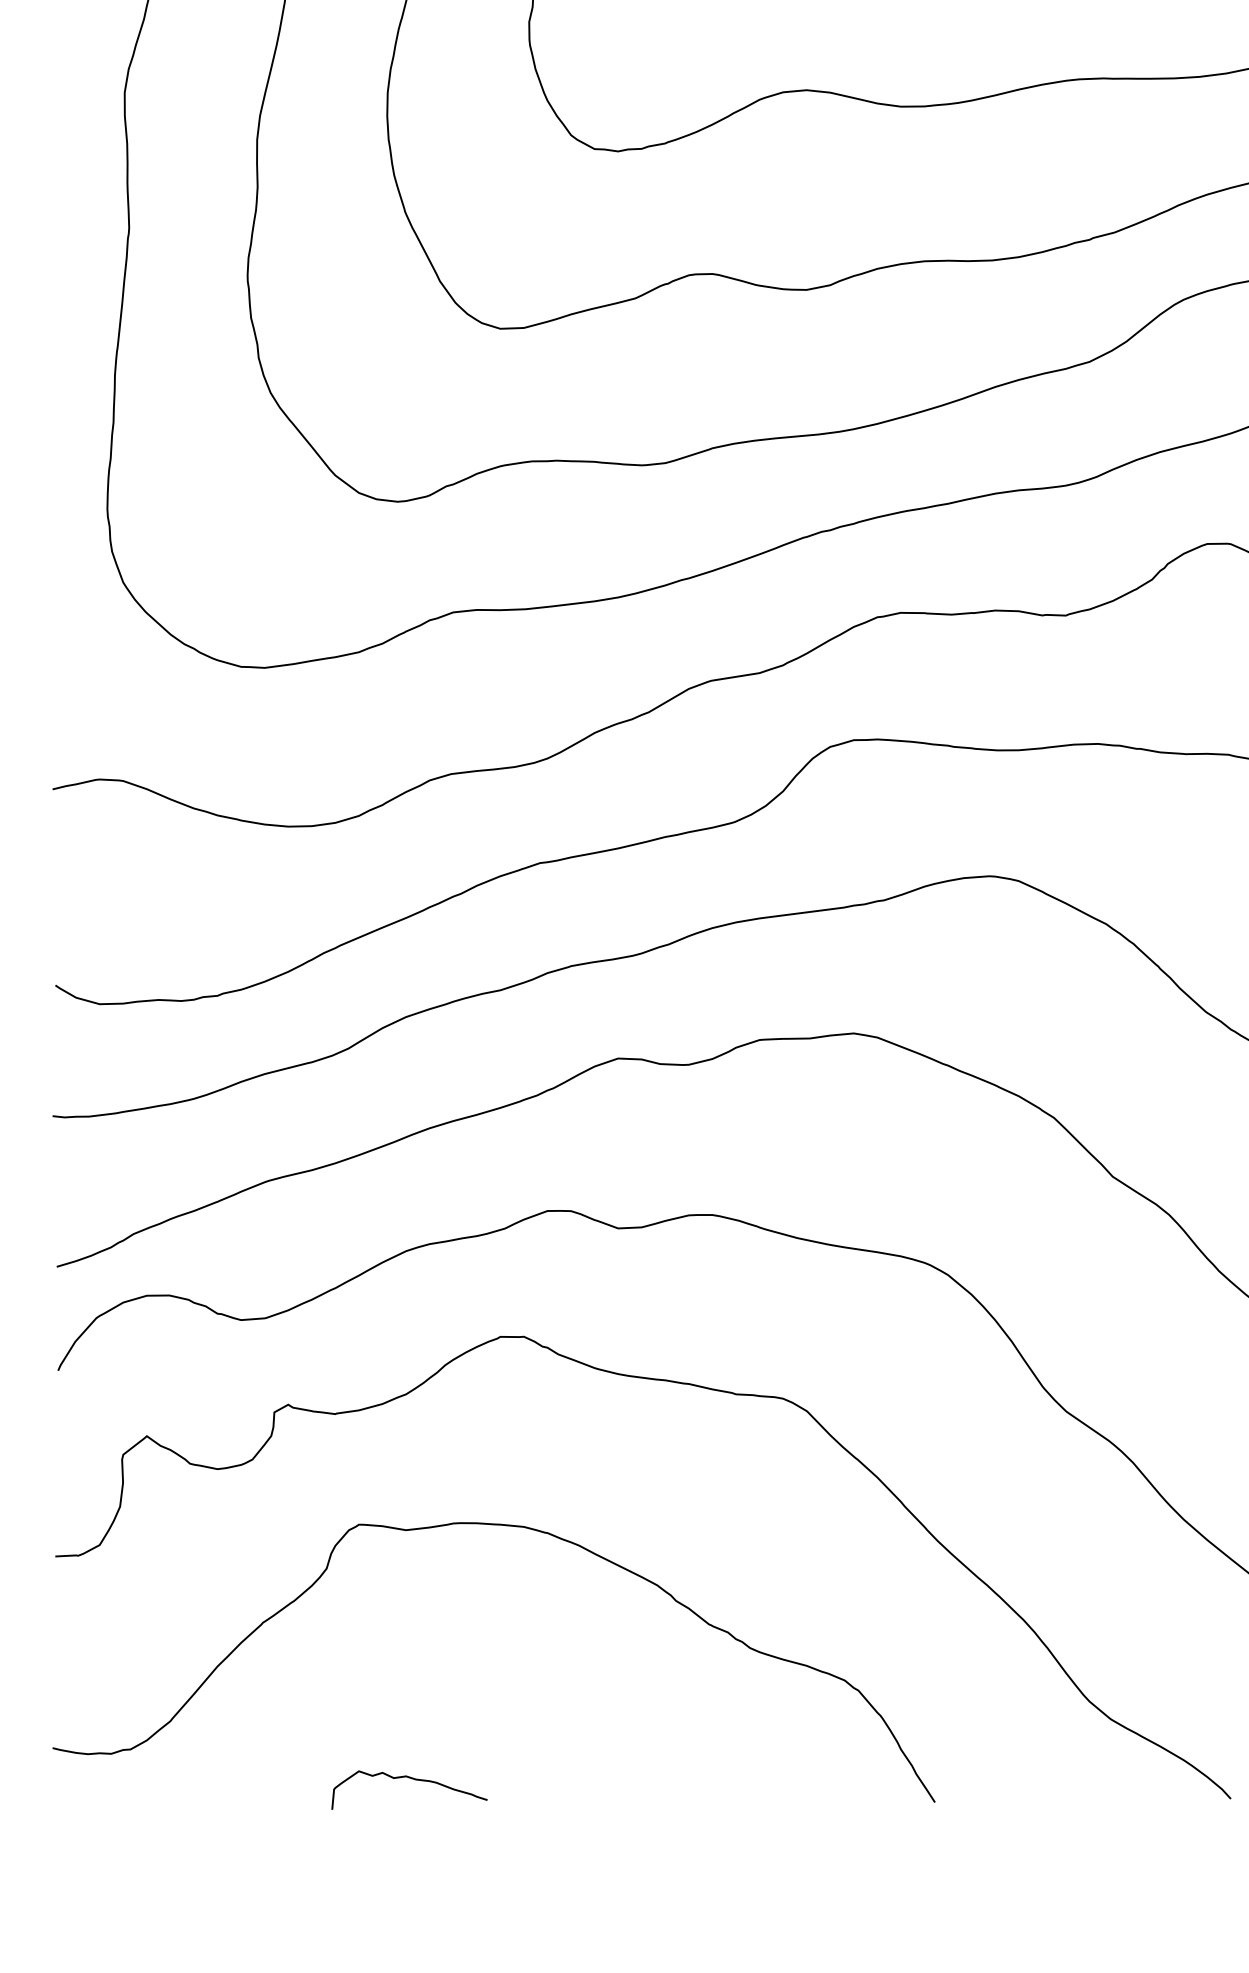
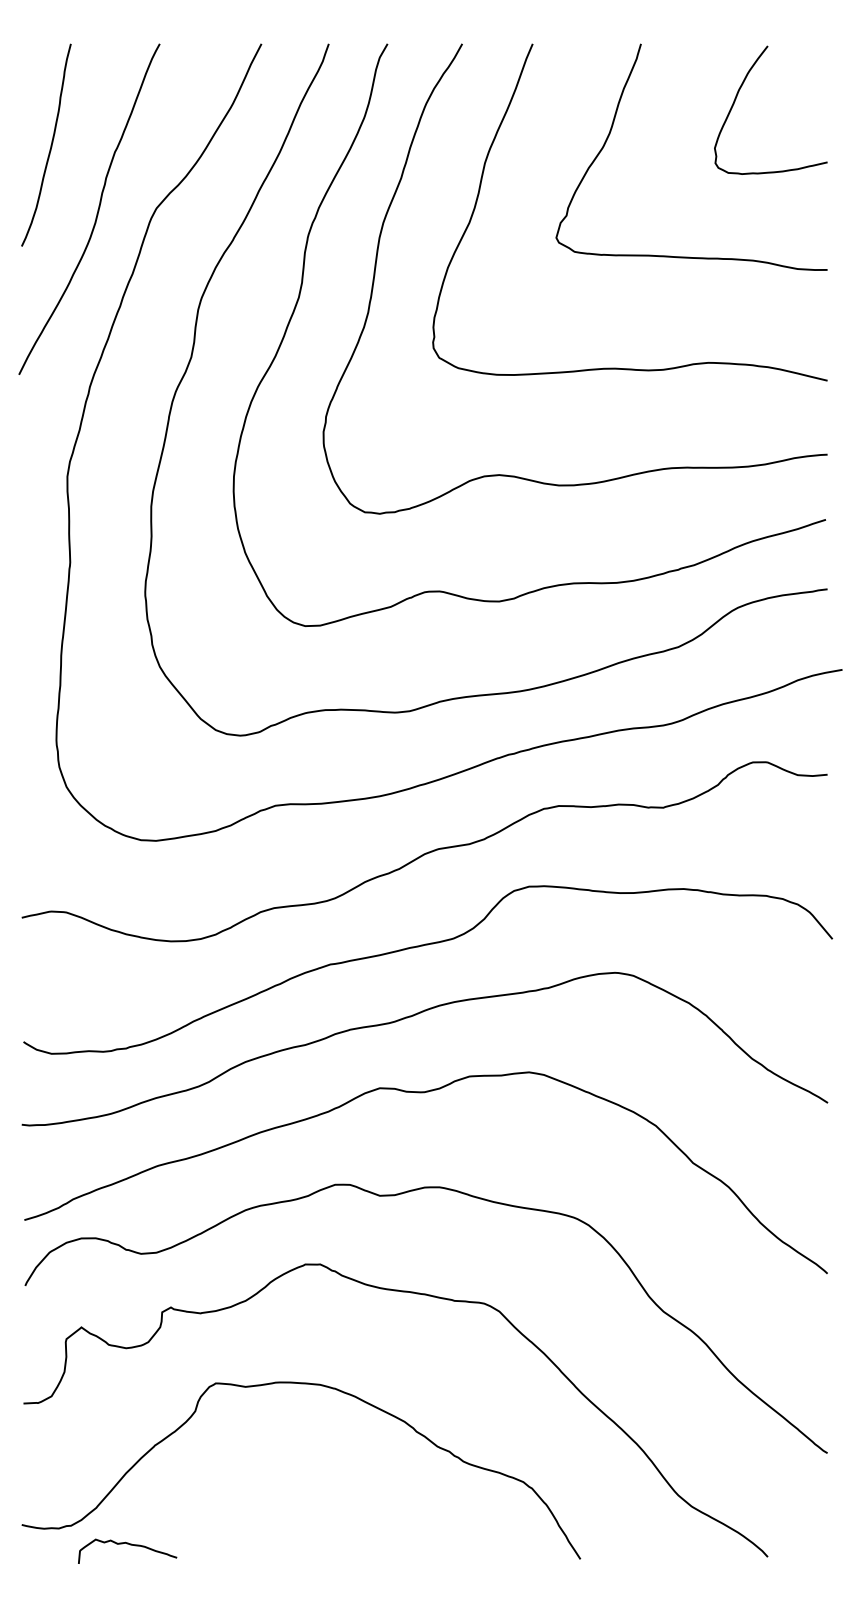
curve: (413, 1780) -> (130, 1545), moved

